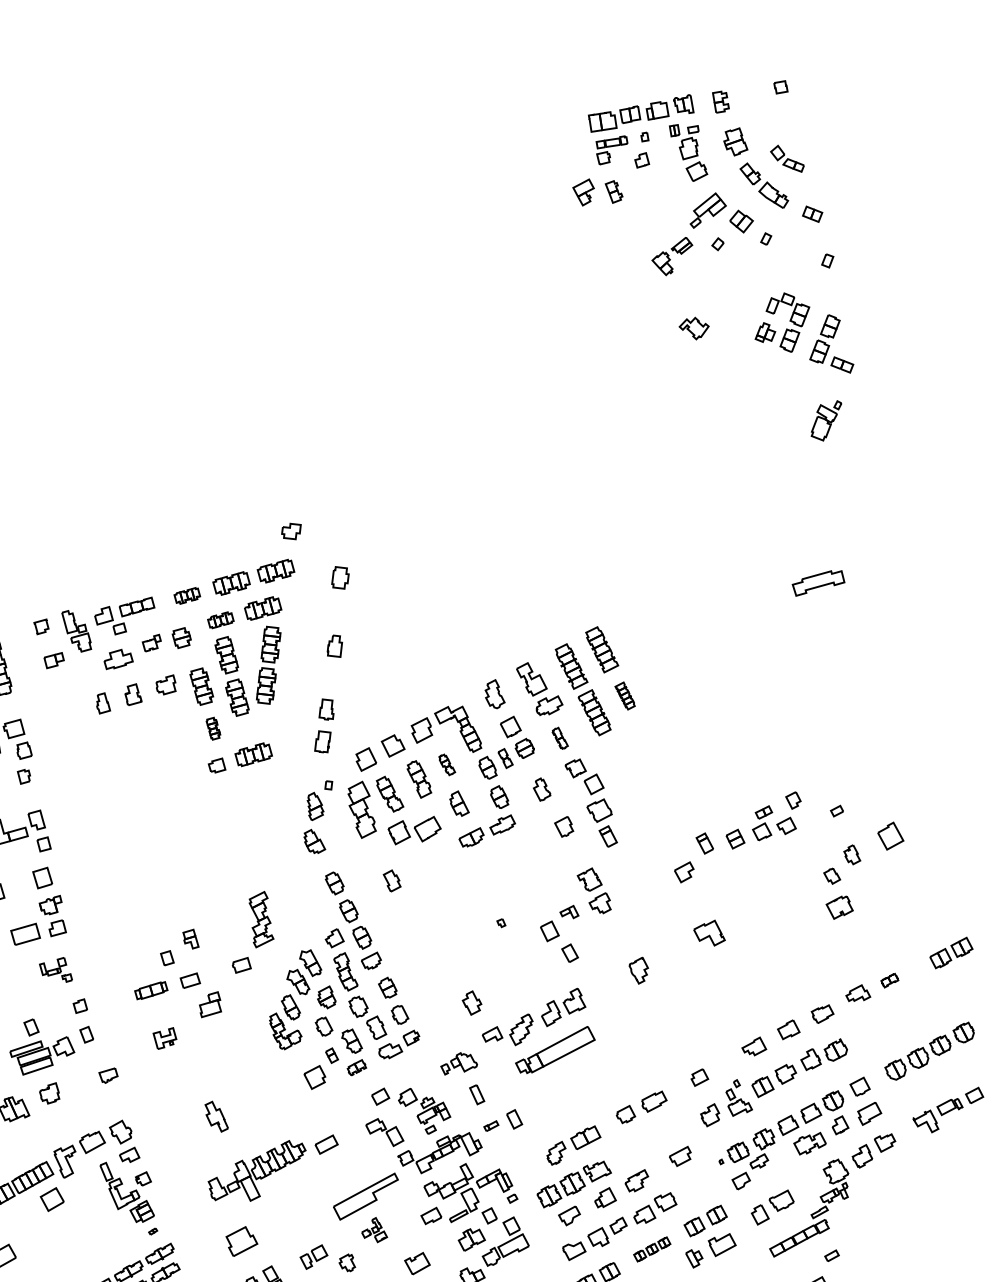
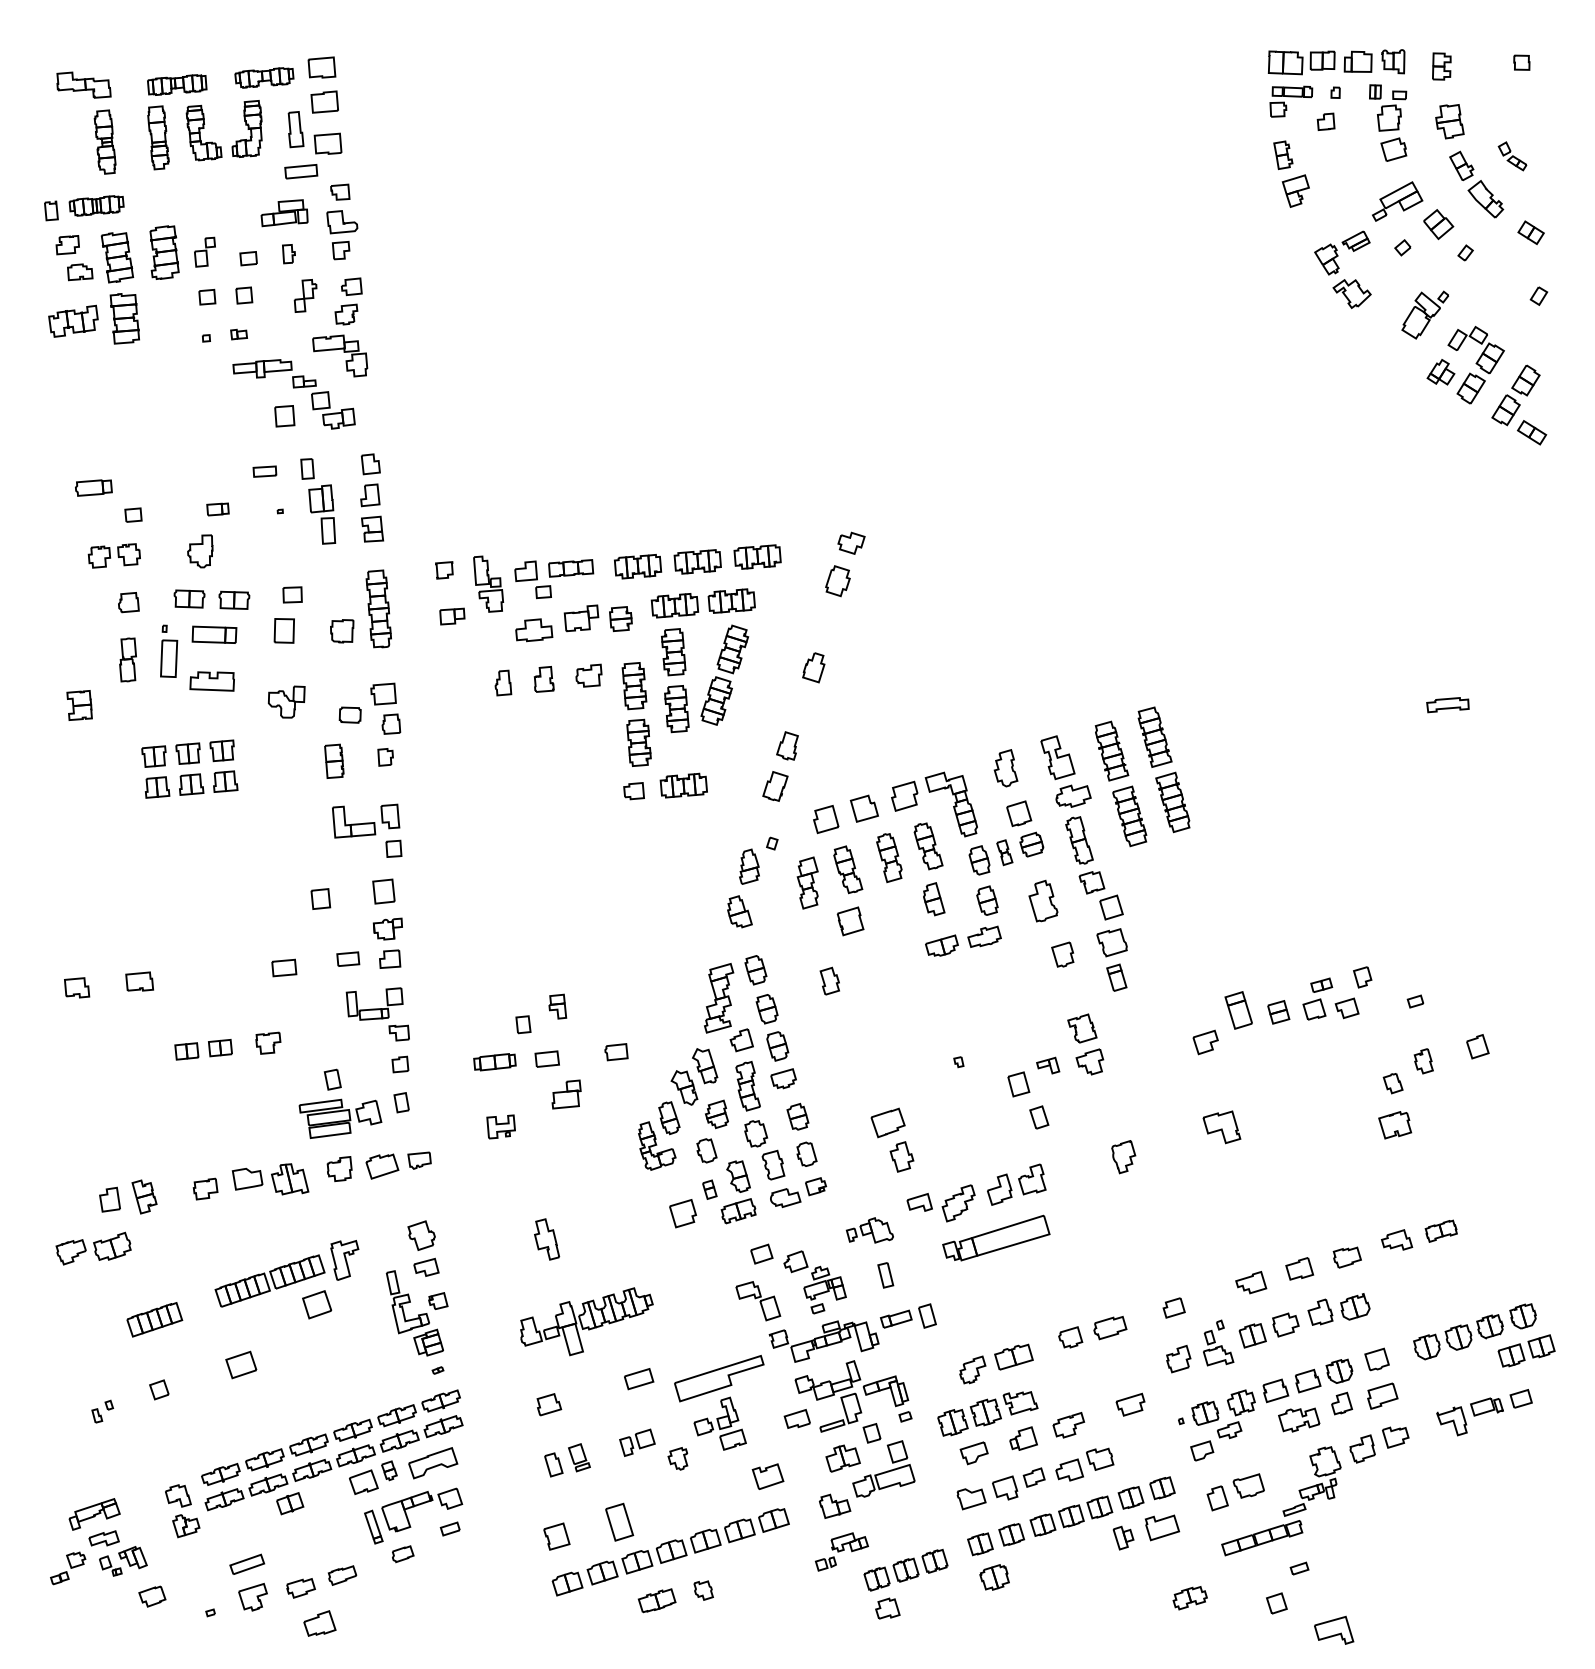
part: (787, 159) -> (1512, 156), size x0.71
part: (584, 192) -> (1295, 190), moved
part: (694, 328) -> (1351, 293), moved
part: (826, 421) -> (1425, 314), moved
part: (291, 531) -> (851, 542), moved
part: (818, 583) -> (1447, 705), size x0.62
part: (187, 595) -> (638, 566), size x1.43
part: (220, 619) -> (674, 605), size x1.43
part: (152, 643) -> (581, 618), size x1.43
part: (624, 696) -> (1172, 802), size x1.67
part: (213, 728) -> (638, 742), size x1.67
part: (560, 738) -> (1079, 840), size x1.67
part: (447, 764) -> (928, 846), size x1.67
part: (541, 788) -> (1043, 900), size x1.43
part: (361, 809) -> (807, 882), size x0.71
part: (427, 828) -> (887, 1122), moved
part: (890, 836) -> (1477, 1046), size x0.71
part: (704, 843) -> (1238, 1010), size x1.43
part: (260, 919) -> (719, 998), moved
part: (25, 933) -> (348, 958), size x0.62
part: (951, 952) -> (1526, 1350), moved
part: (55, 971) -> (377, 1014), size x1.67
part: (889, 980) -> (1440, 1230), size x1.43
part: (356, 1067) -> (738, 1211), size x1.43
part: (490, 1125) -> (895, 1318), size x1.67
part: (92, 1142) -> (382, 1166), moved
part: (326, 1144) -> (639, 1379), moved
part: (373, 1230) -> (719, 1423), size x1.67
part: (242, 1241) -> (549, 1404), size x0.62
part: (652, 1248) -> (1071, 1515), size x1.67

